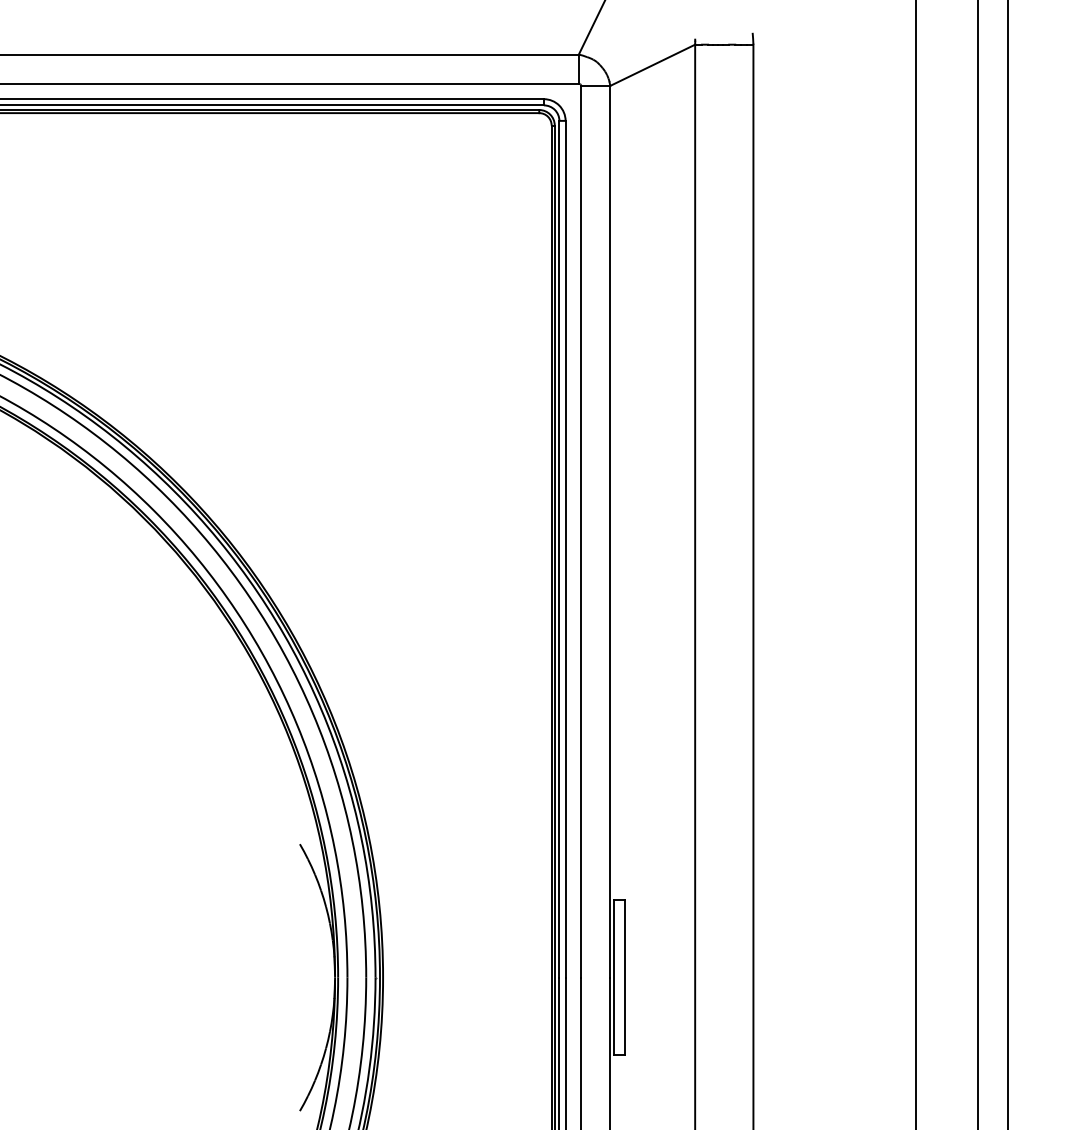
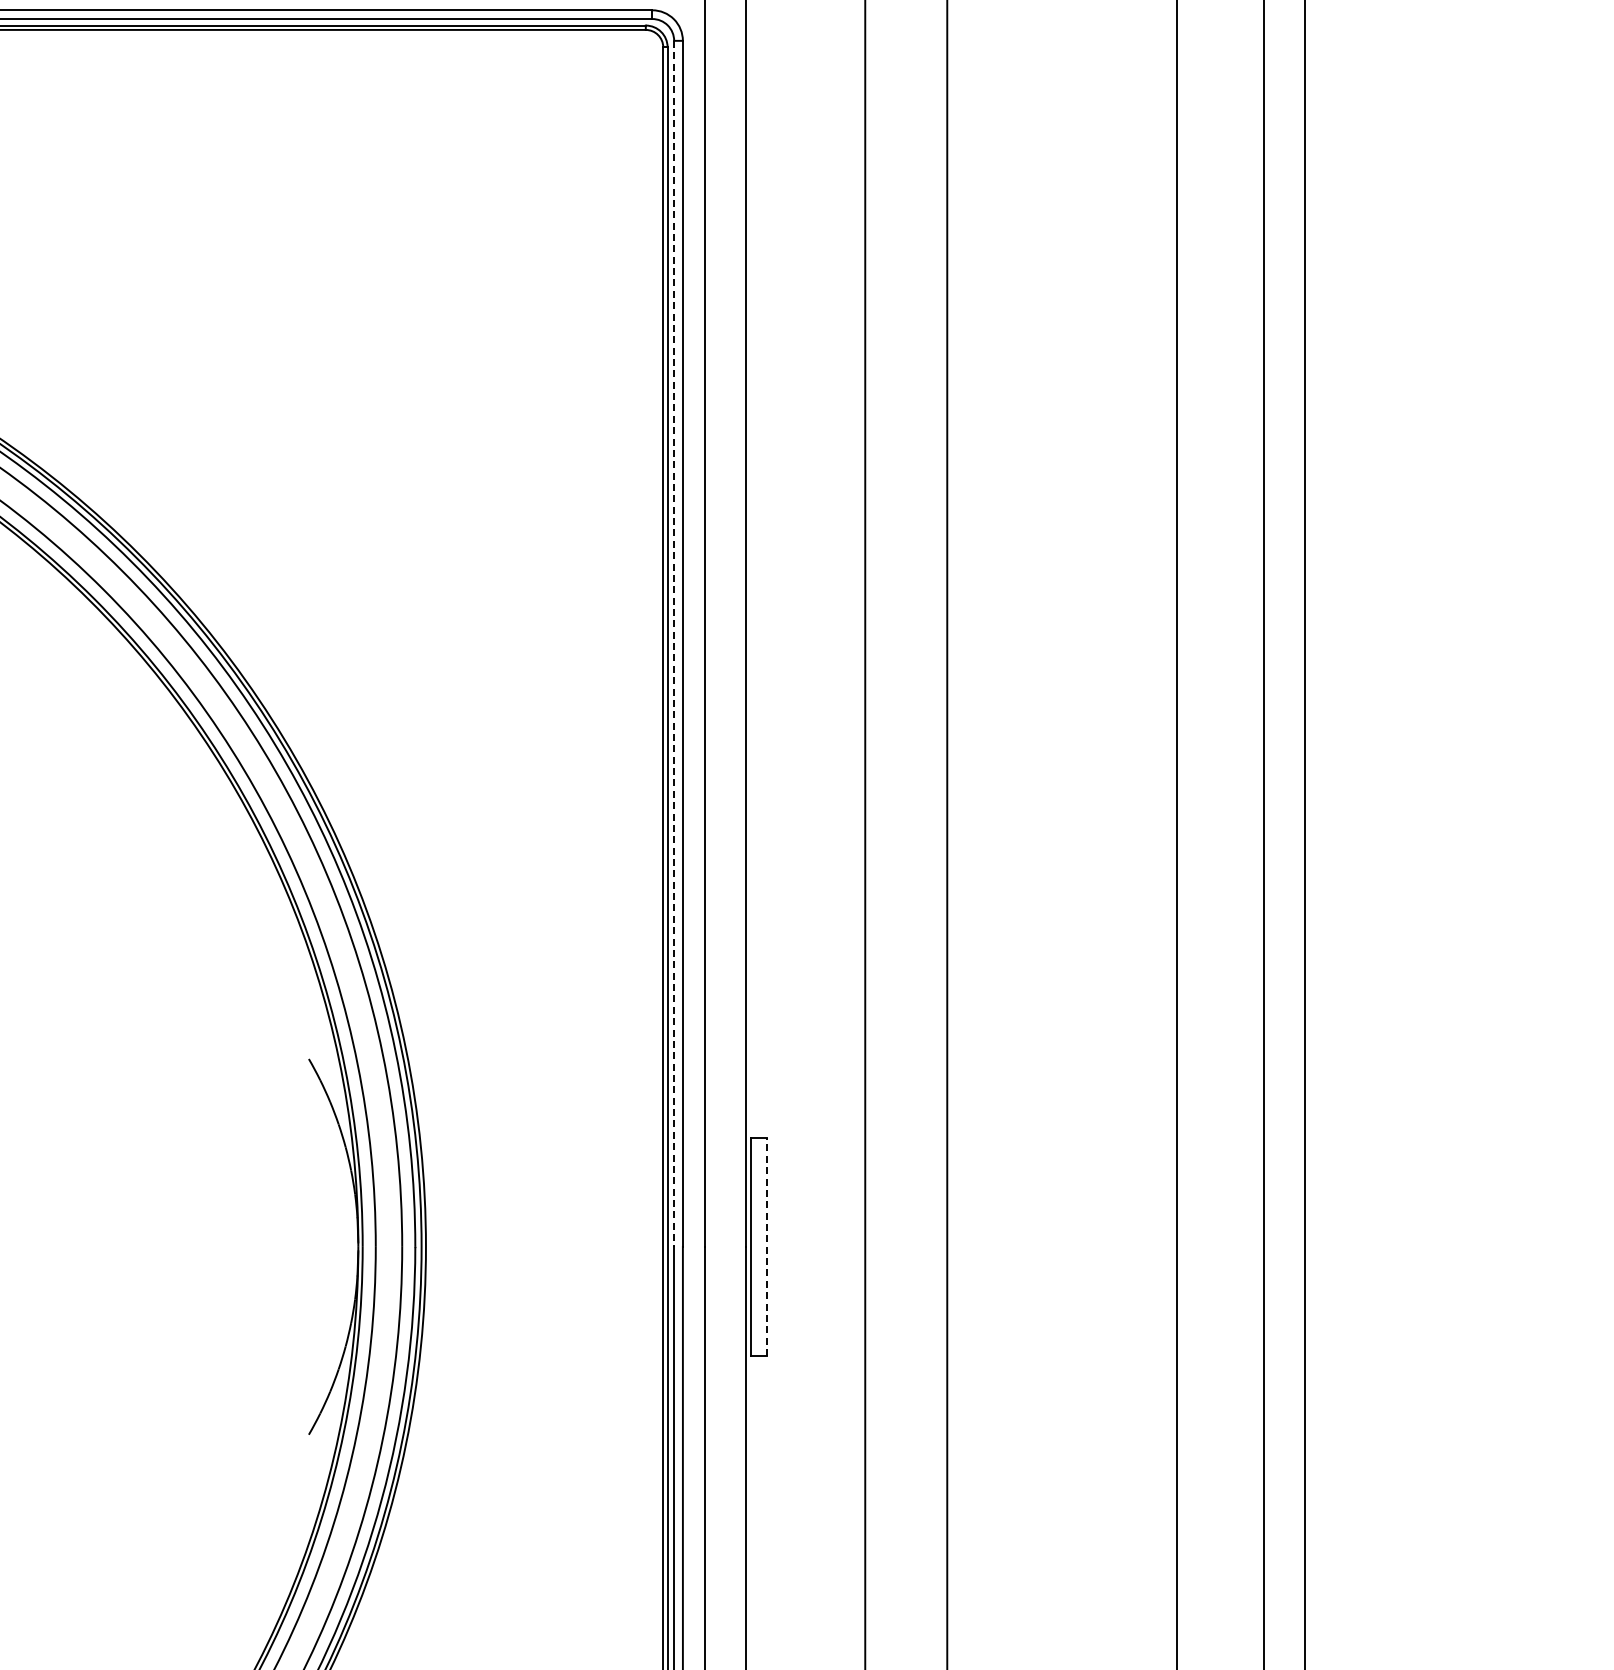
line: (559, 549) -> (674, 644), solid -> dashed
line: (625, 977) -> (767, 1246), solid -> dashed

